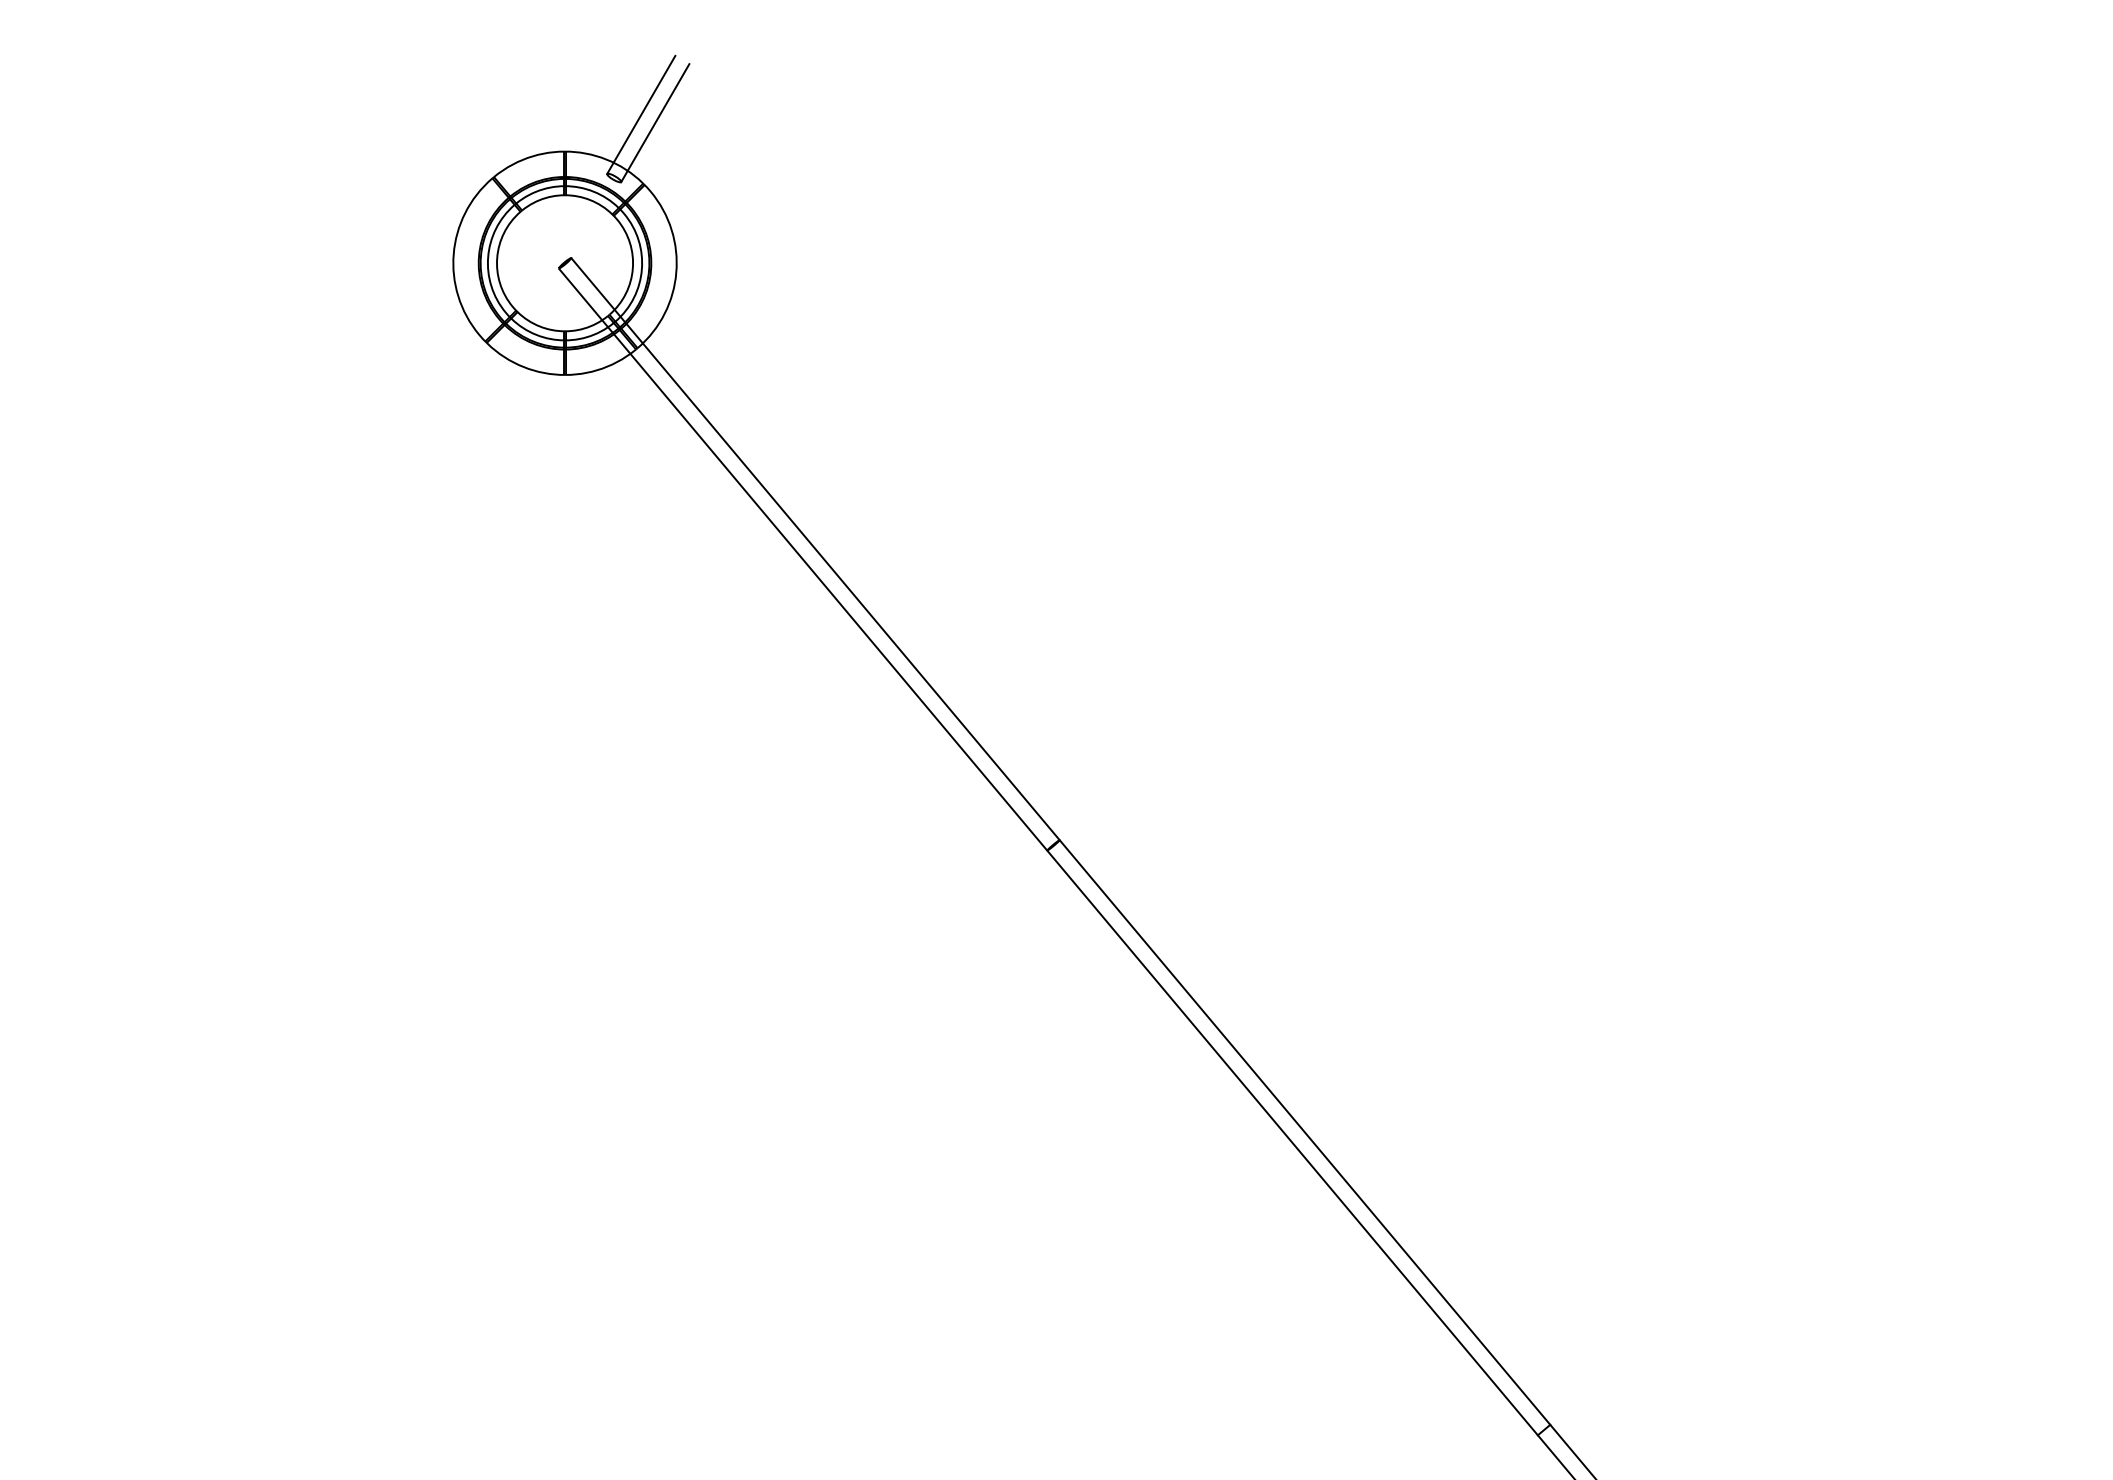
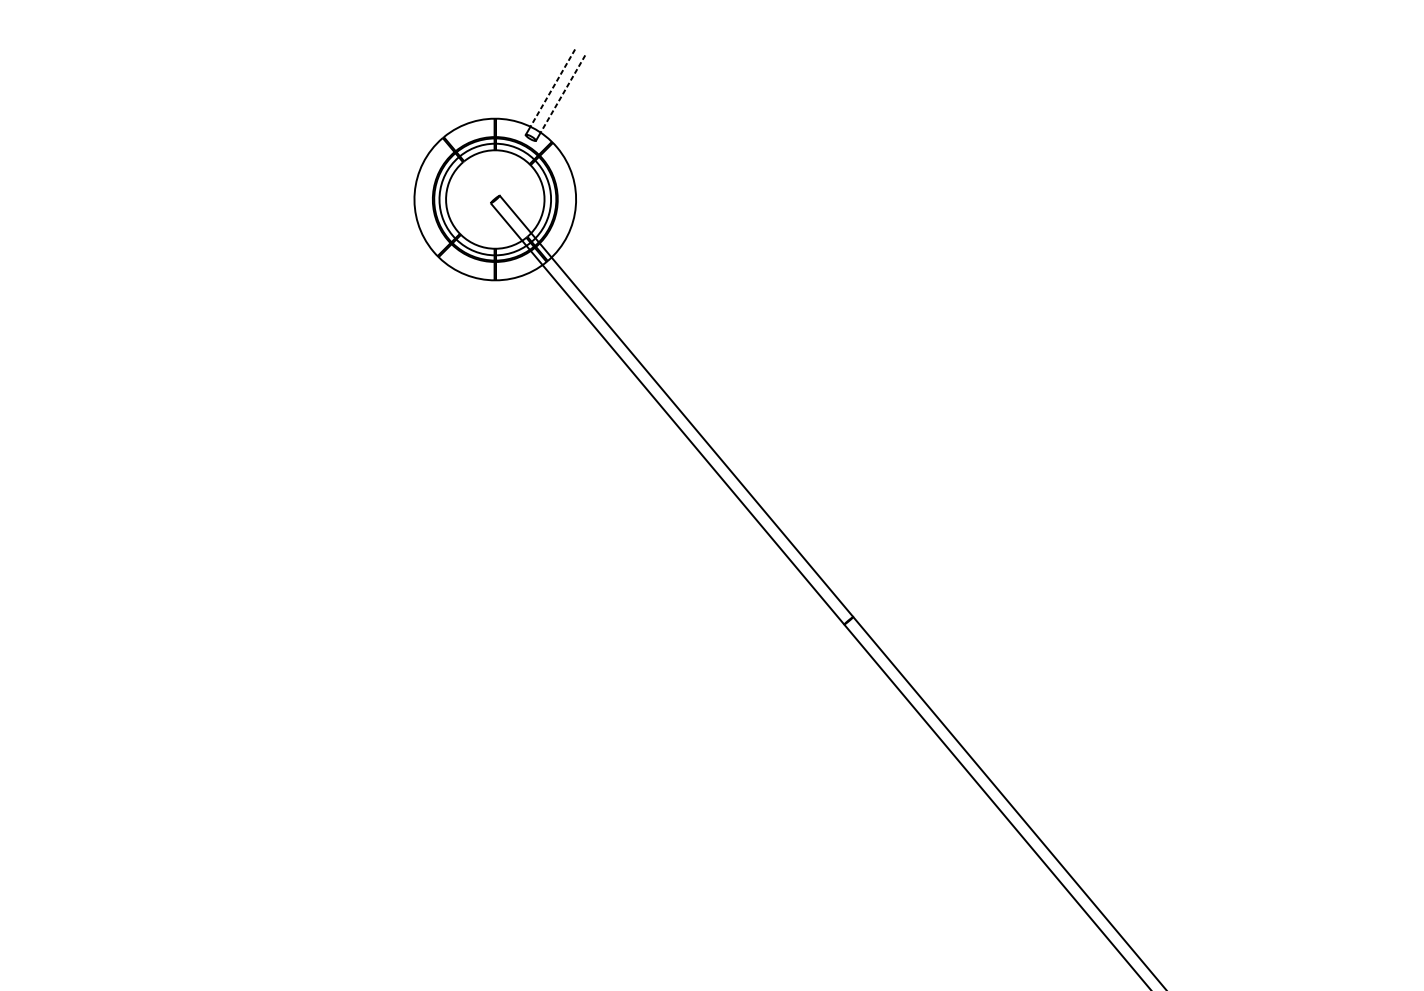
line: (644, 109) -> (552, 88), solid -> dashed
line: (658, 117) -> (562, 94), solid -> dashed

